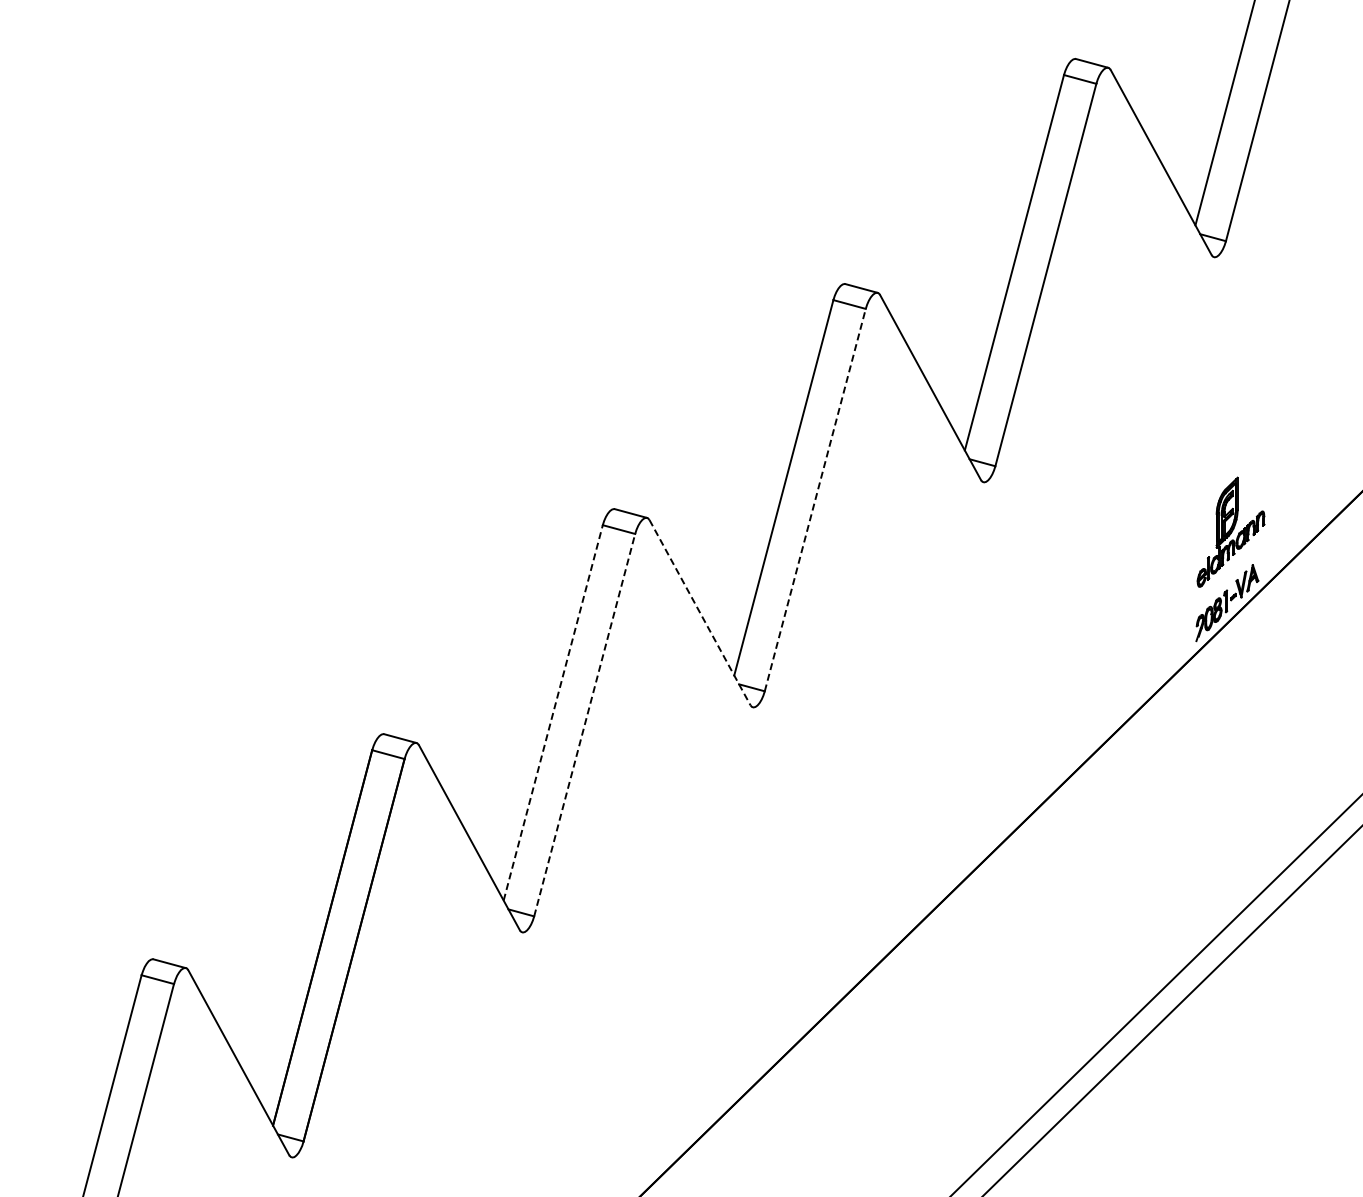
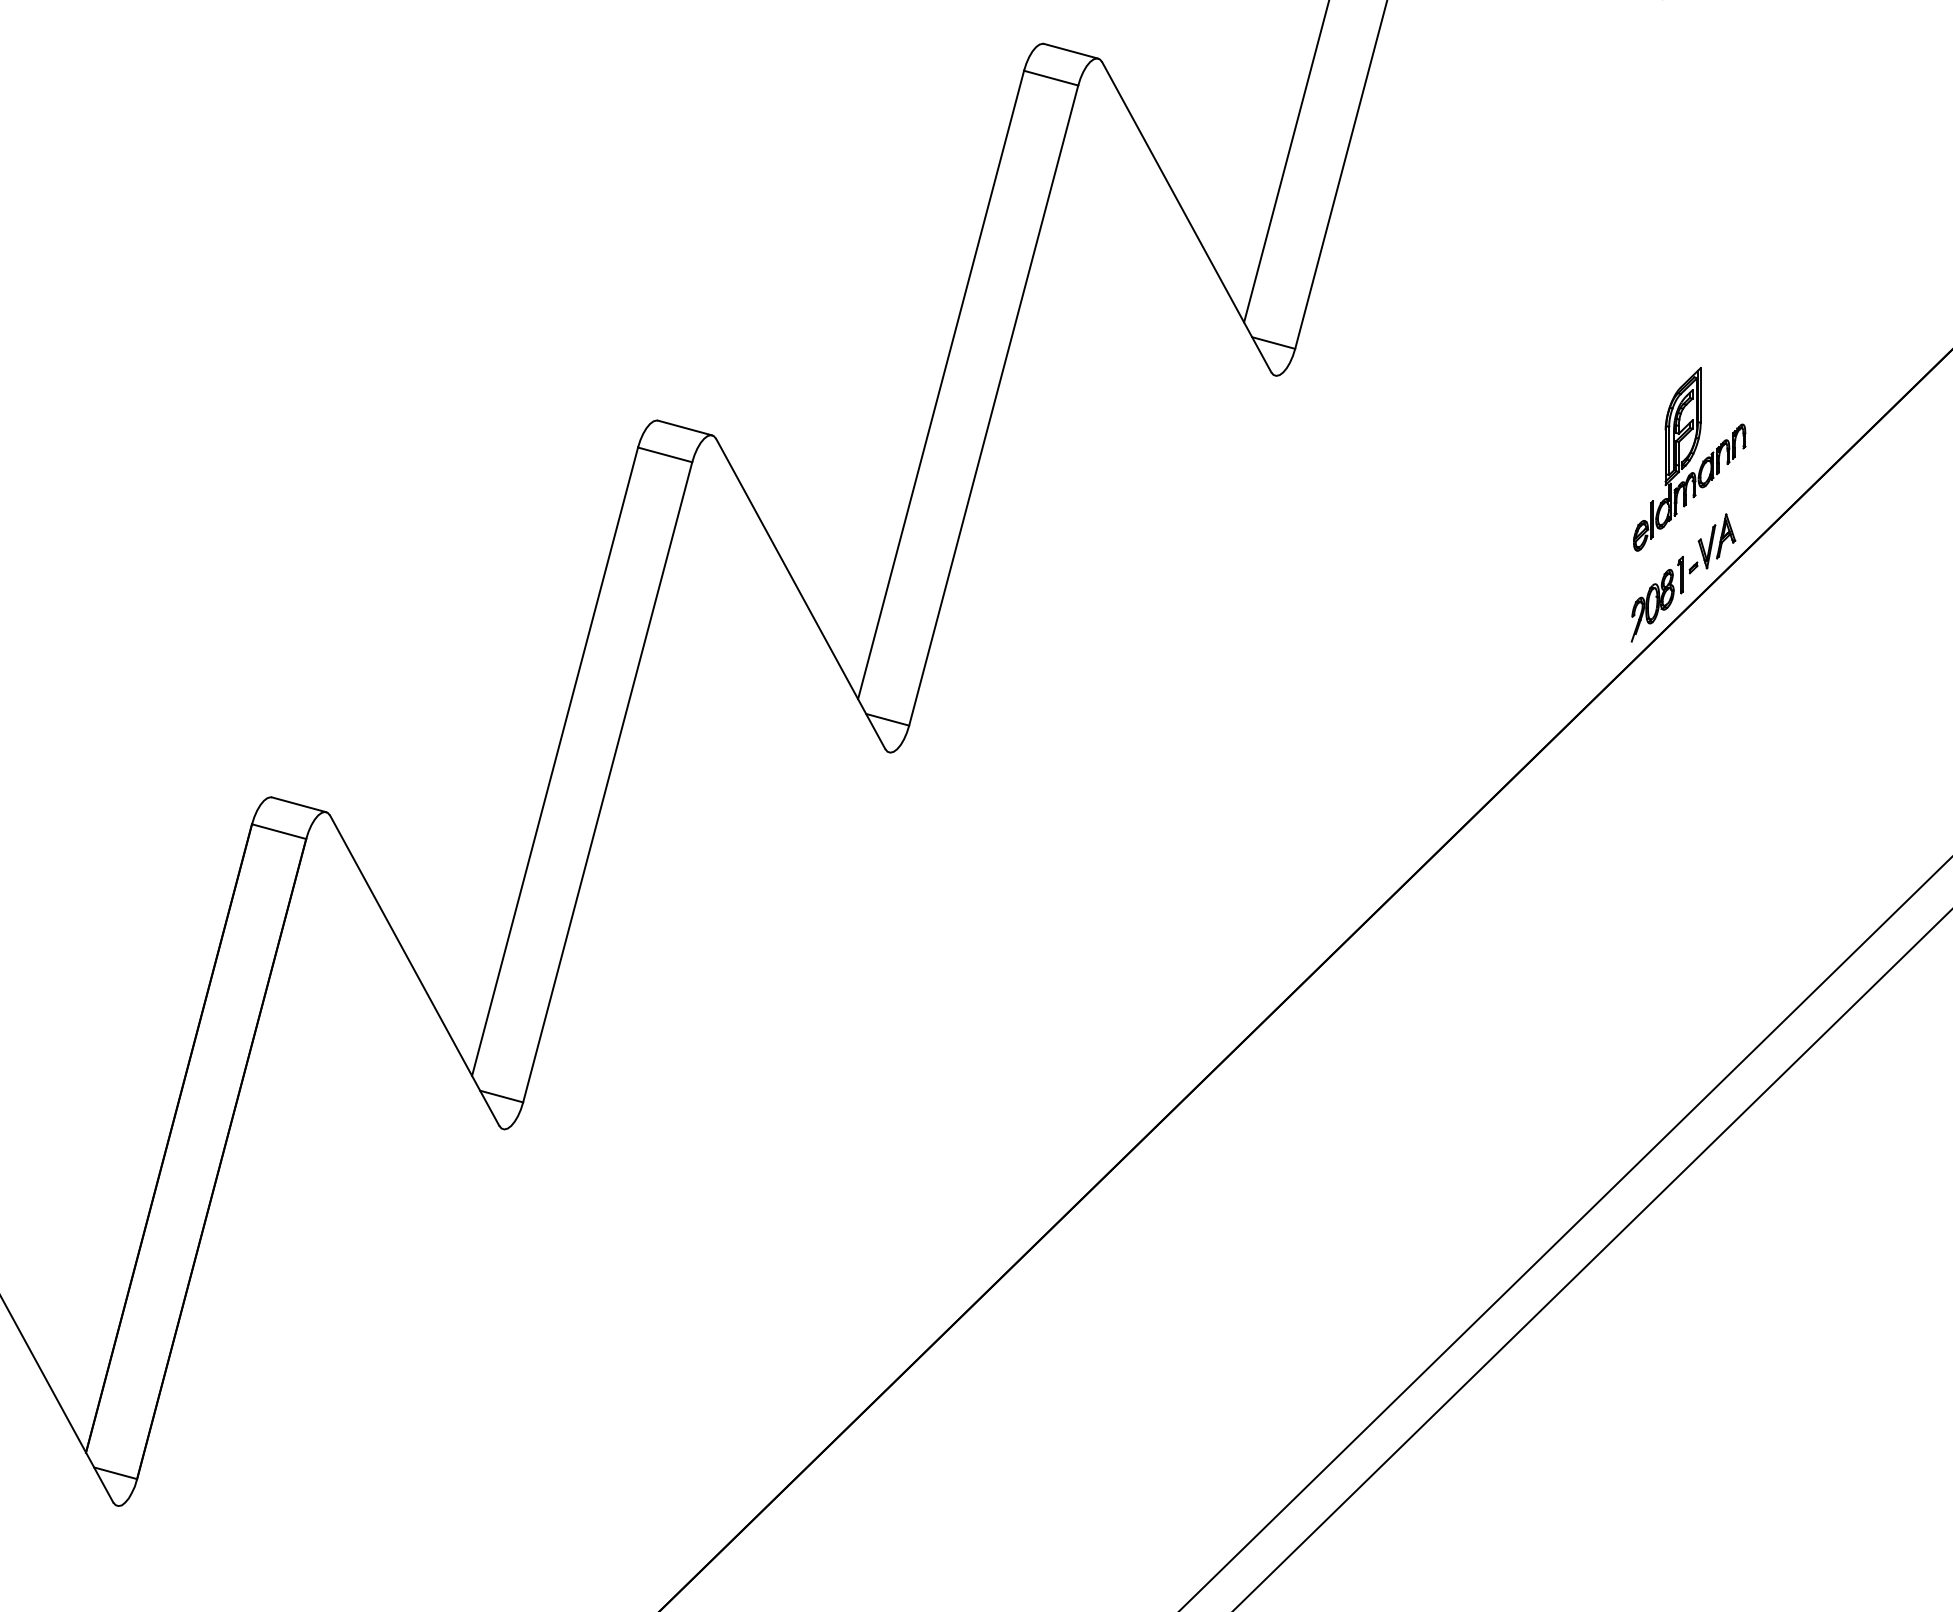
line: (815, 500) -> (994, 406), dashed -> solid
line: (700, 613) -> (801, 595), dashed -> solid
line: (553, 712) -> (555, 761), dashed -> solid
line: (584, 725) -> (607, 782), dashed -> solid

